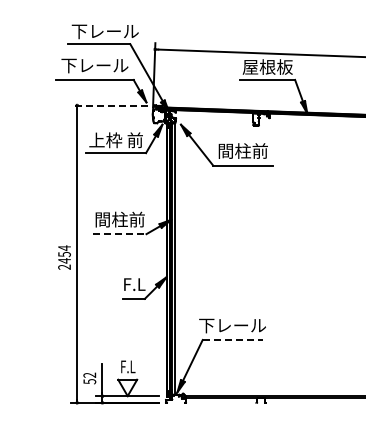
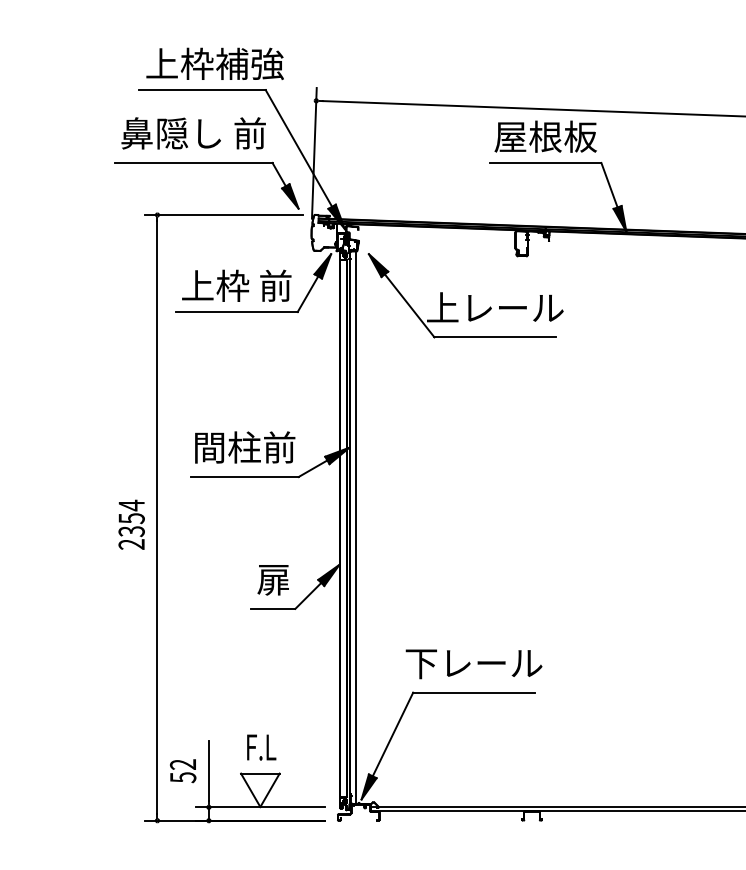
text: (105, 31) -> (215, 64), 下レール -> 上枠補強
text: (94, 65) -> (192, 133), 下レール -> 鼻隠し 前
line: (109, 105) -> (223, 214), dashed -> solid
text: (242, 150) -> (494, 306), 間柱前 -> 上レール
line: (119, 234) -> (243, 477), dashed -> solid
text: (64, 260) -> (131, 530), 2454 -> 2354
text: (134, 284) -> (274, 579), F.L -> 扉
line: (232, 339) -> (473, 691), dashed -> solid

